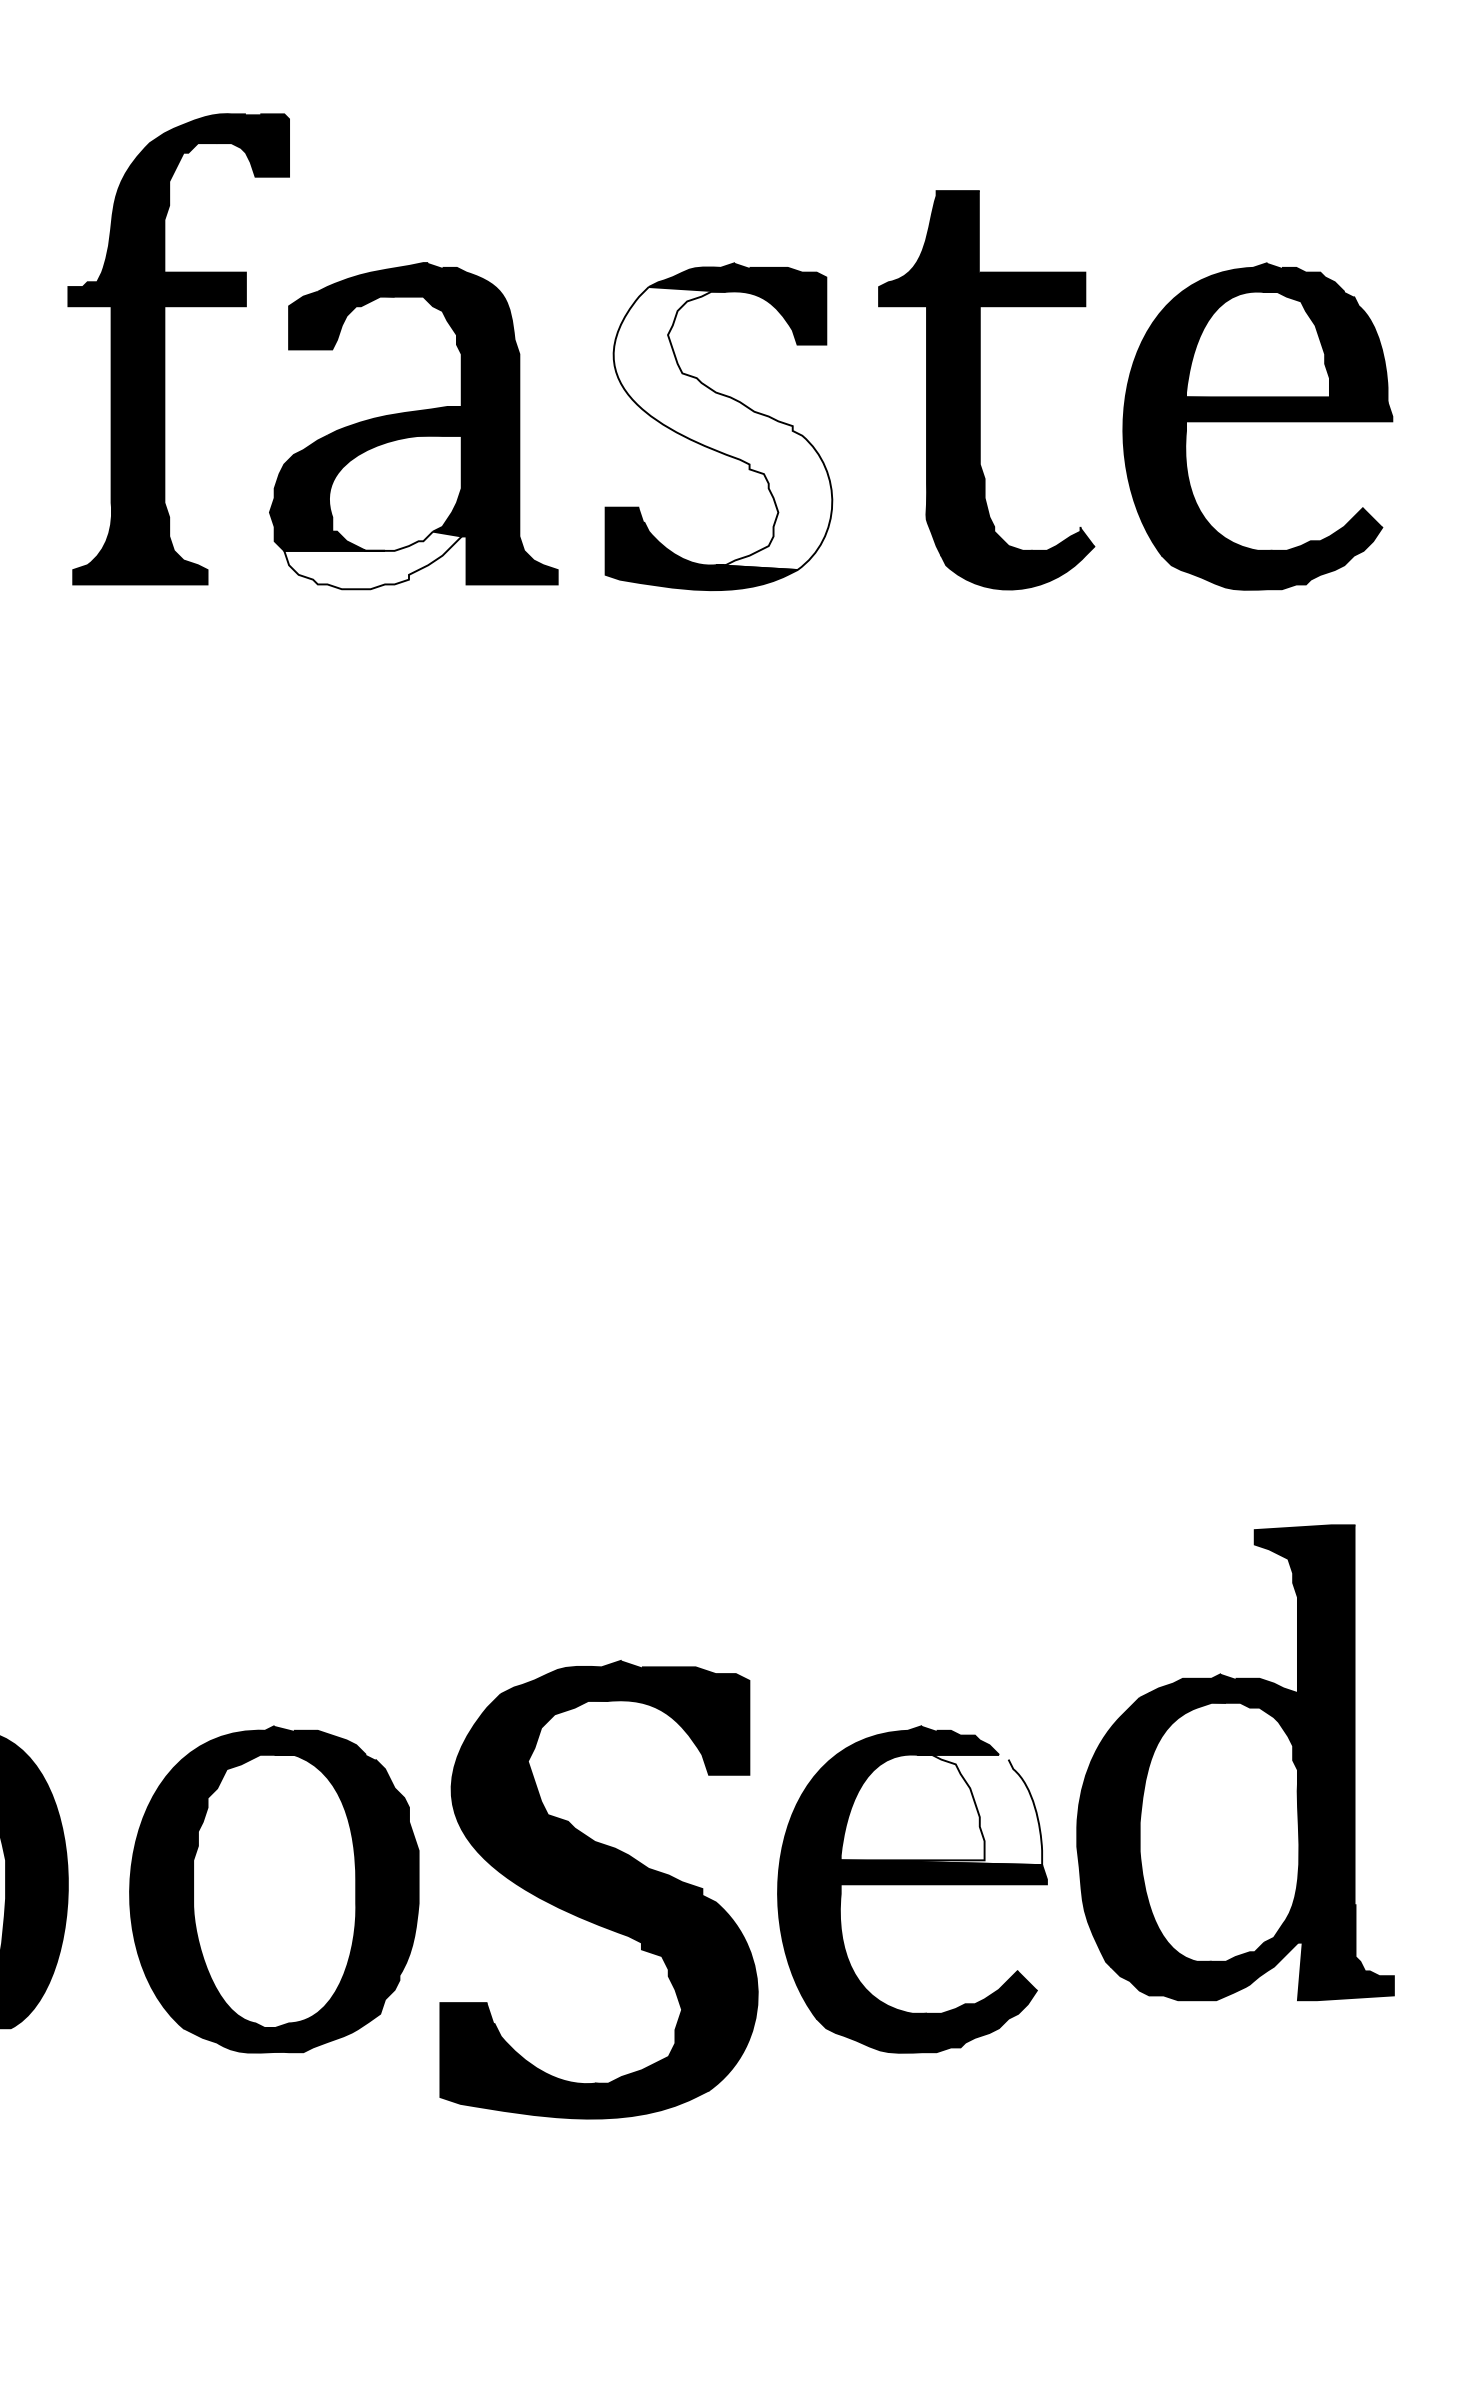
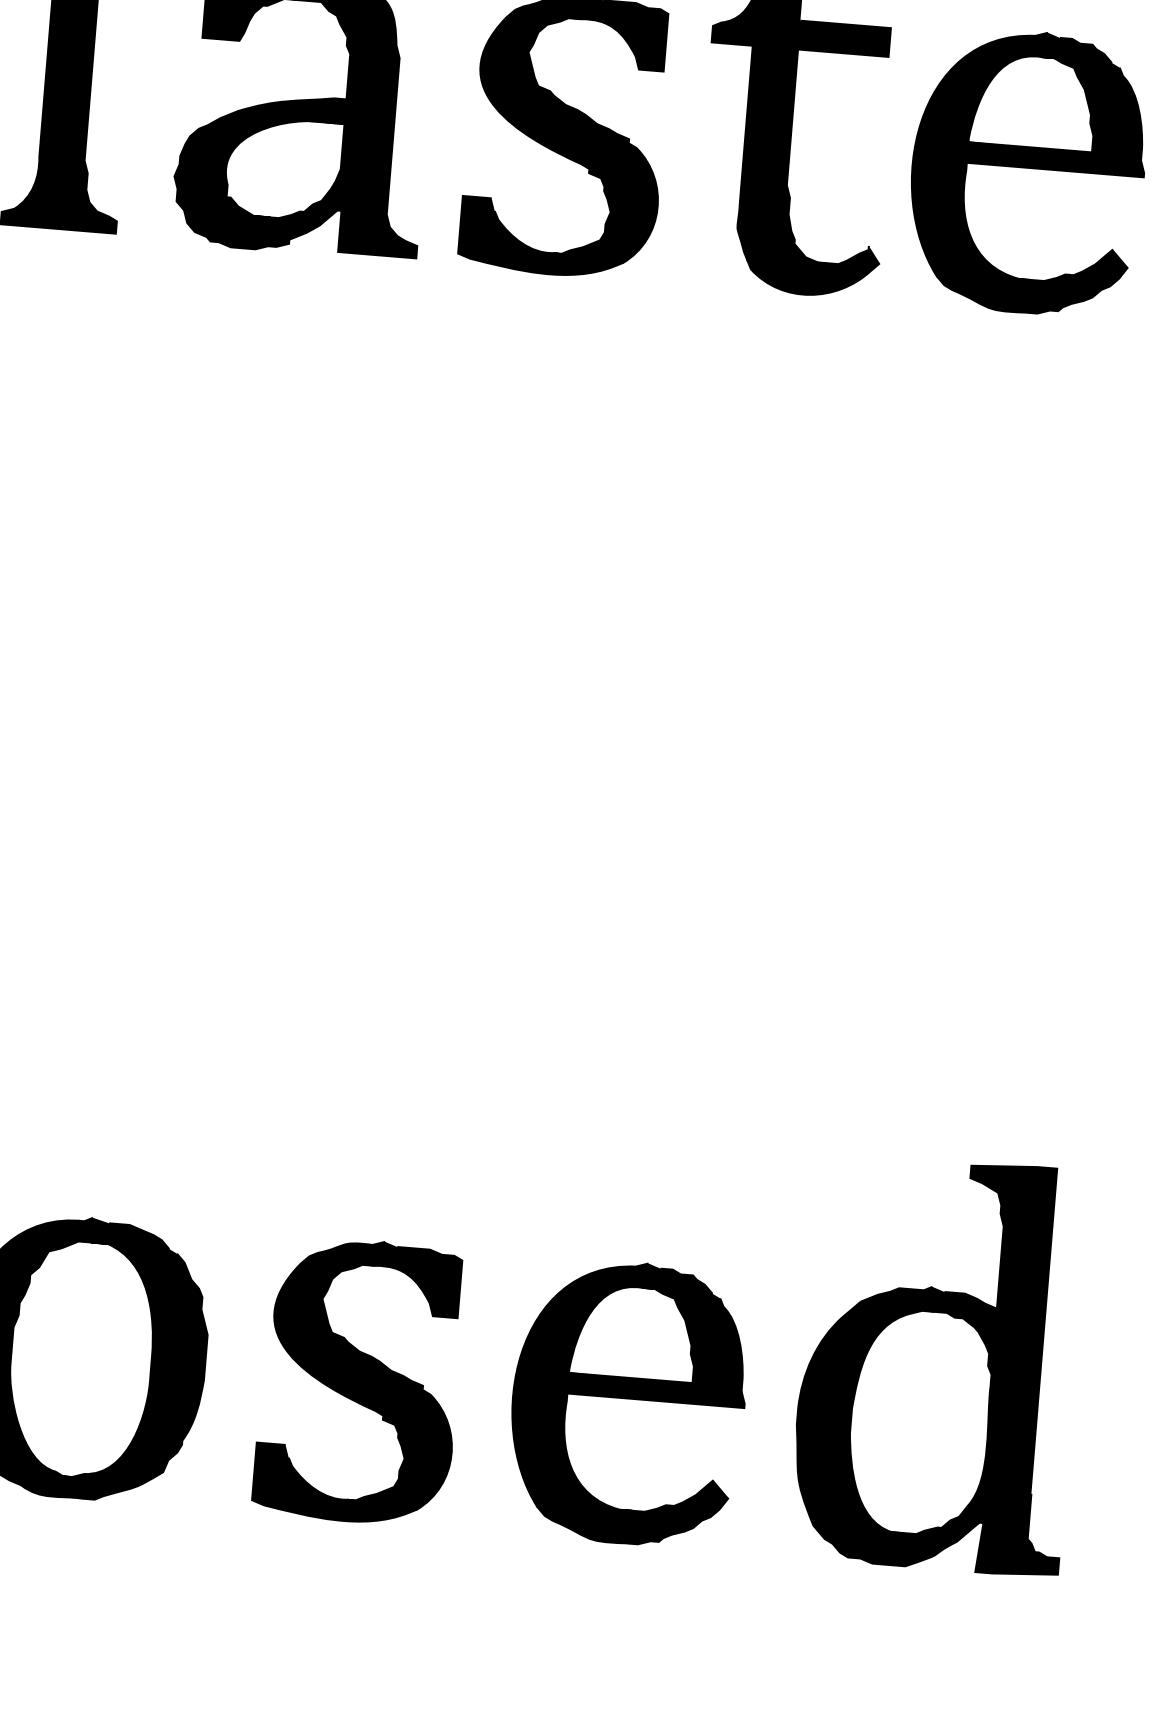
fill: (722, 428) -> (568, 136), added
fill: (372, 560) -> (259, 224), added
part: (1235, 1762) -> (938, 1363), moved
fill: (941, 1809) -> (659, 1336), added
part: (598, 1889) -> (359, 1380), size x0.71

